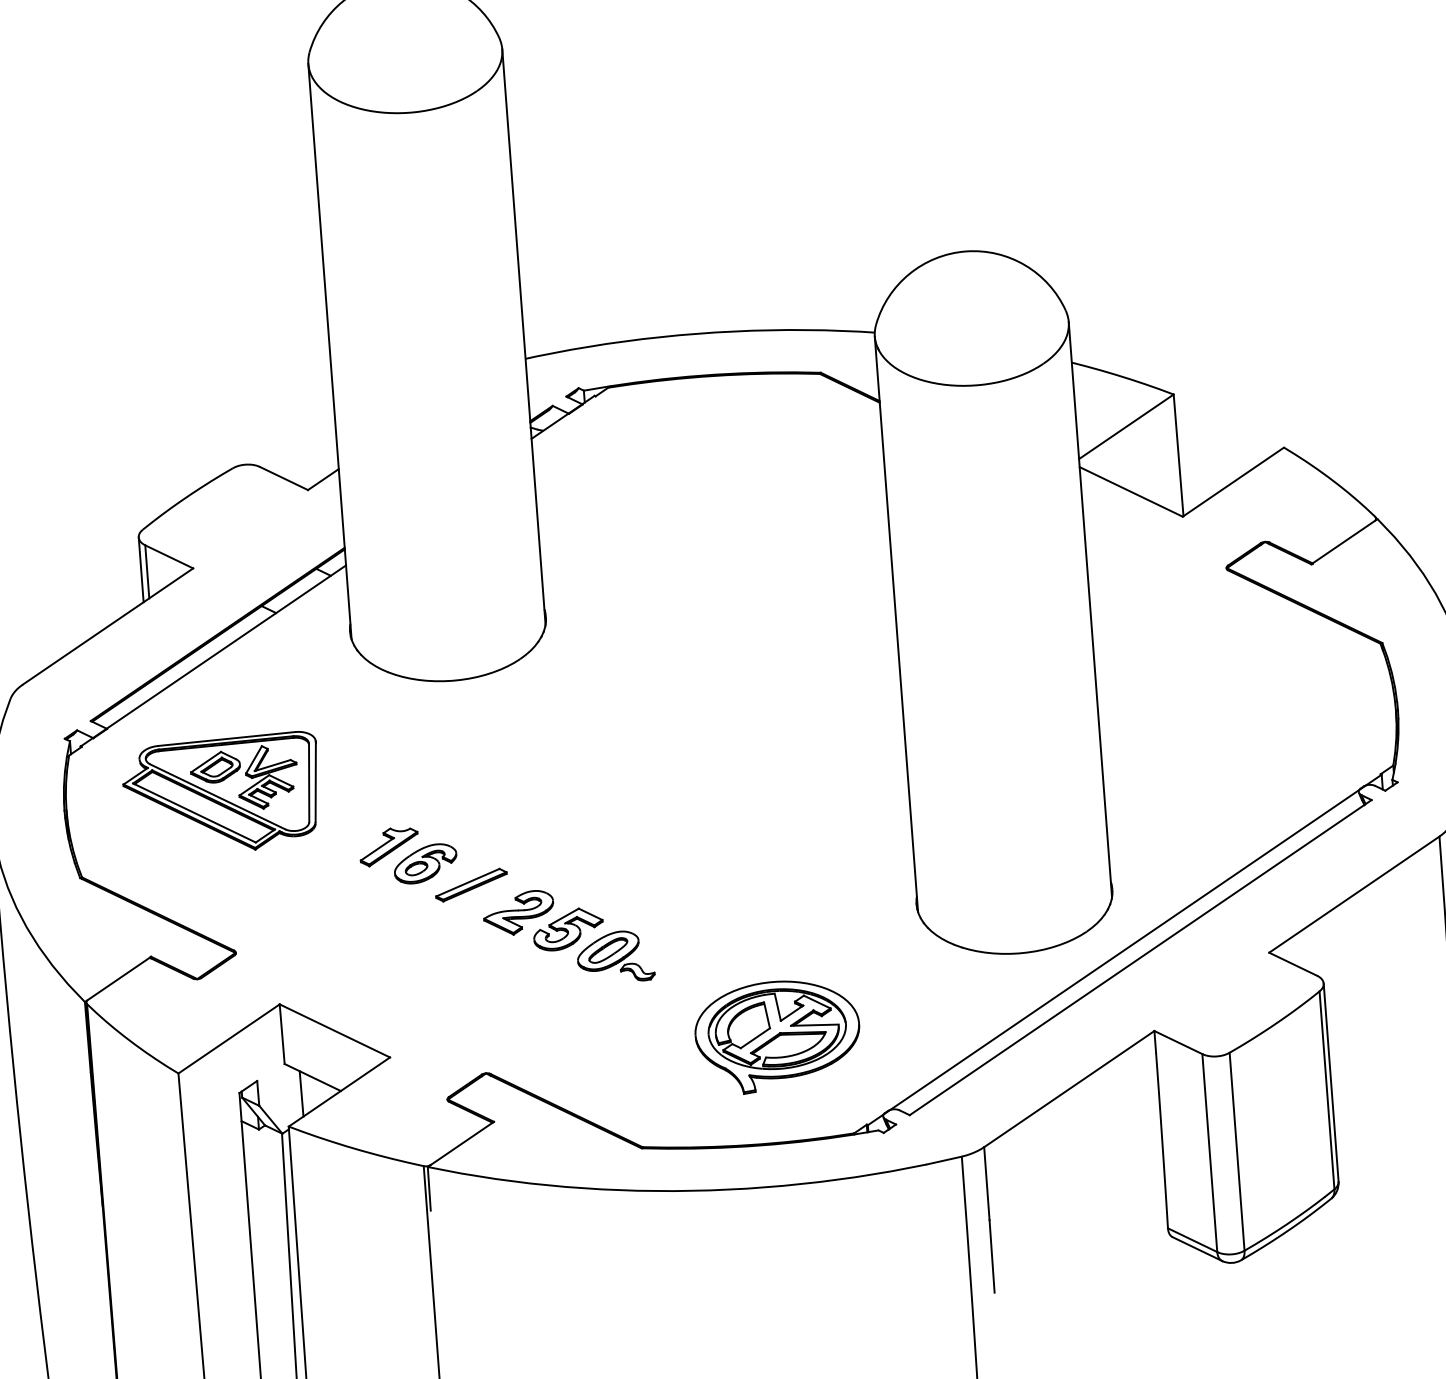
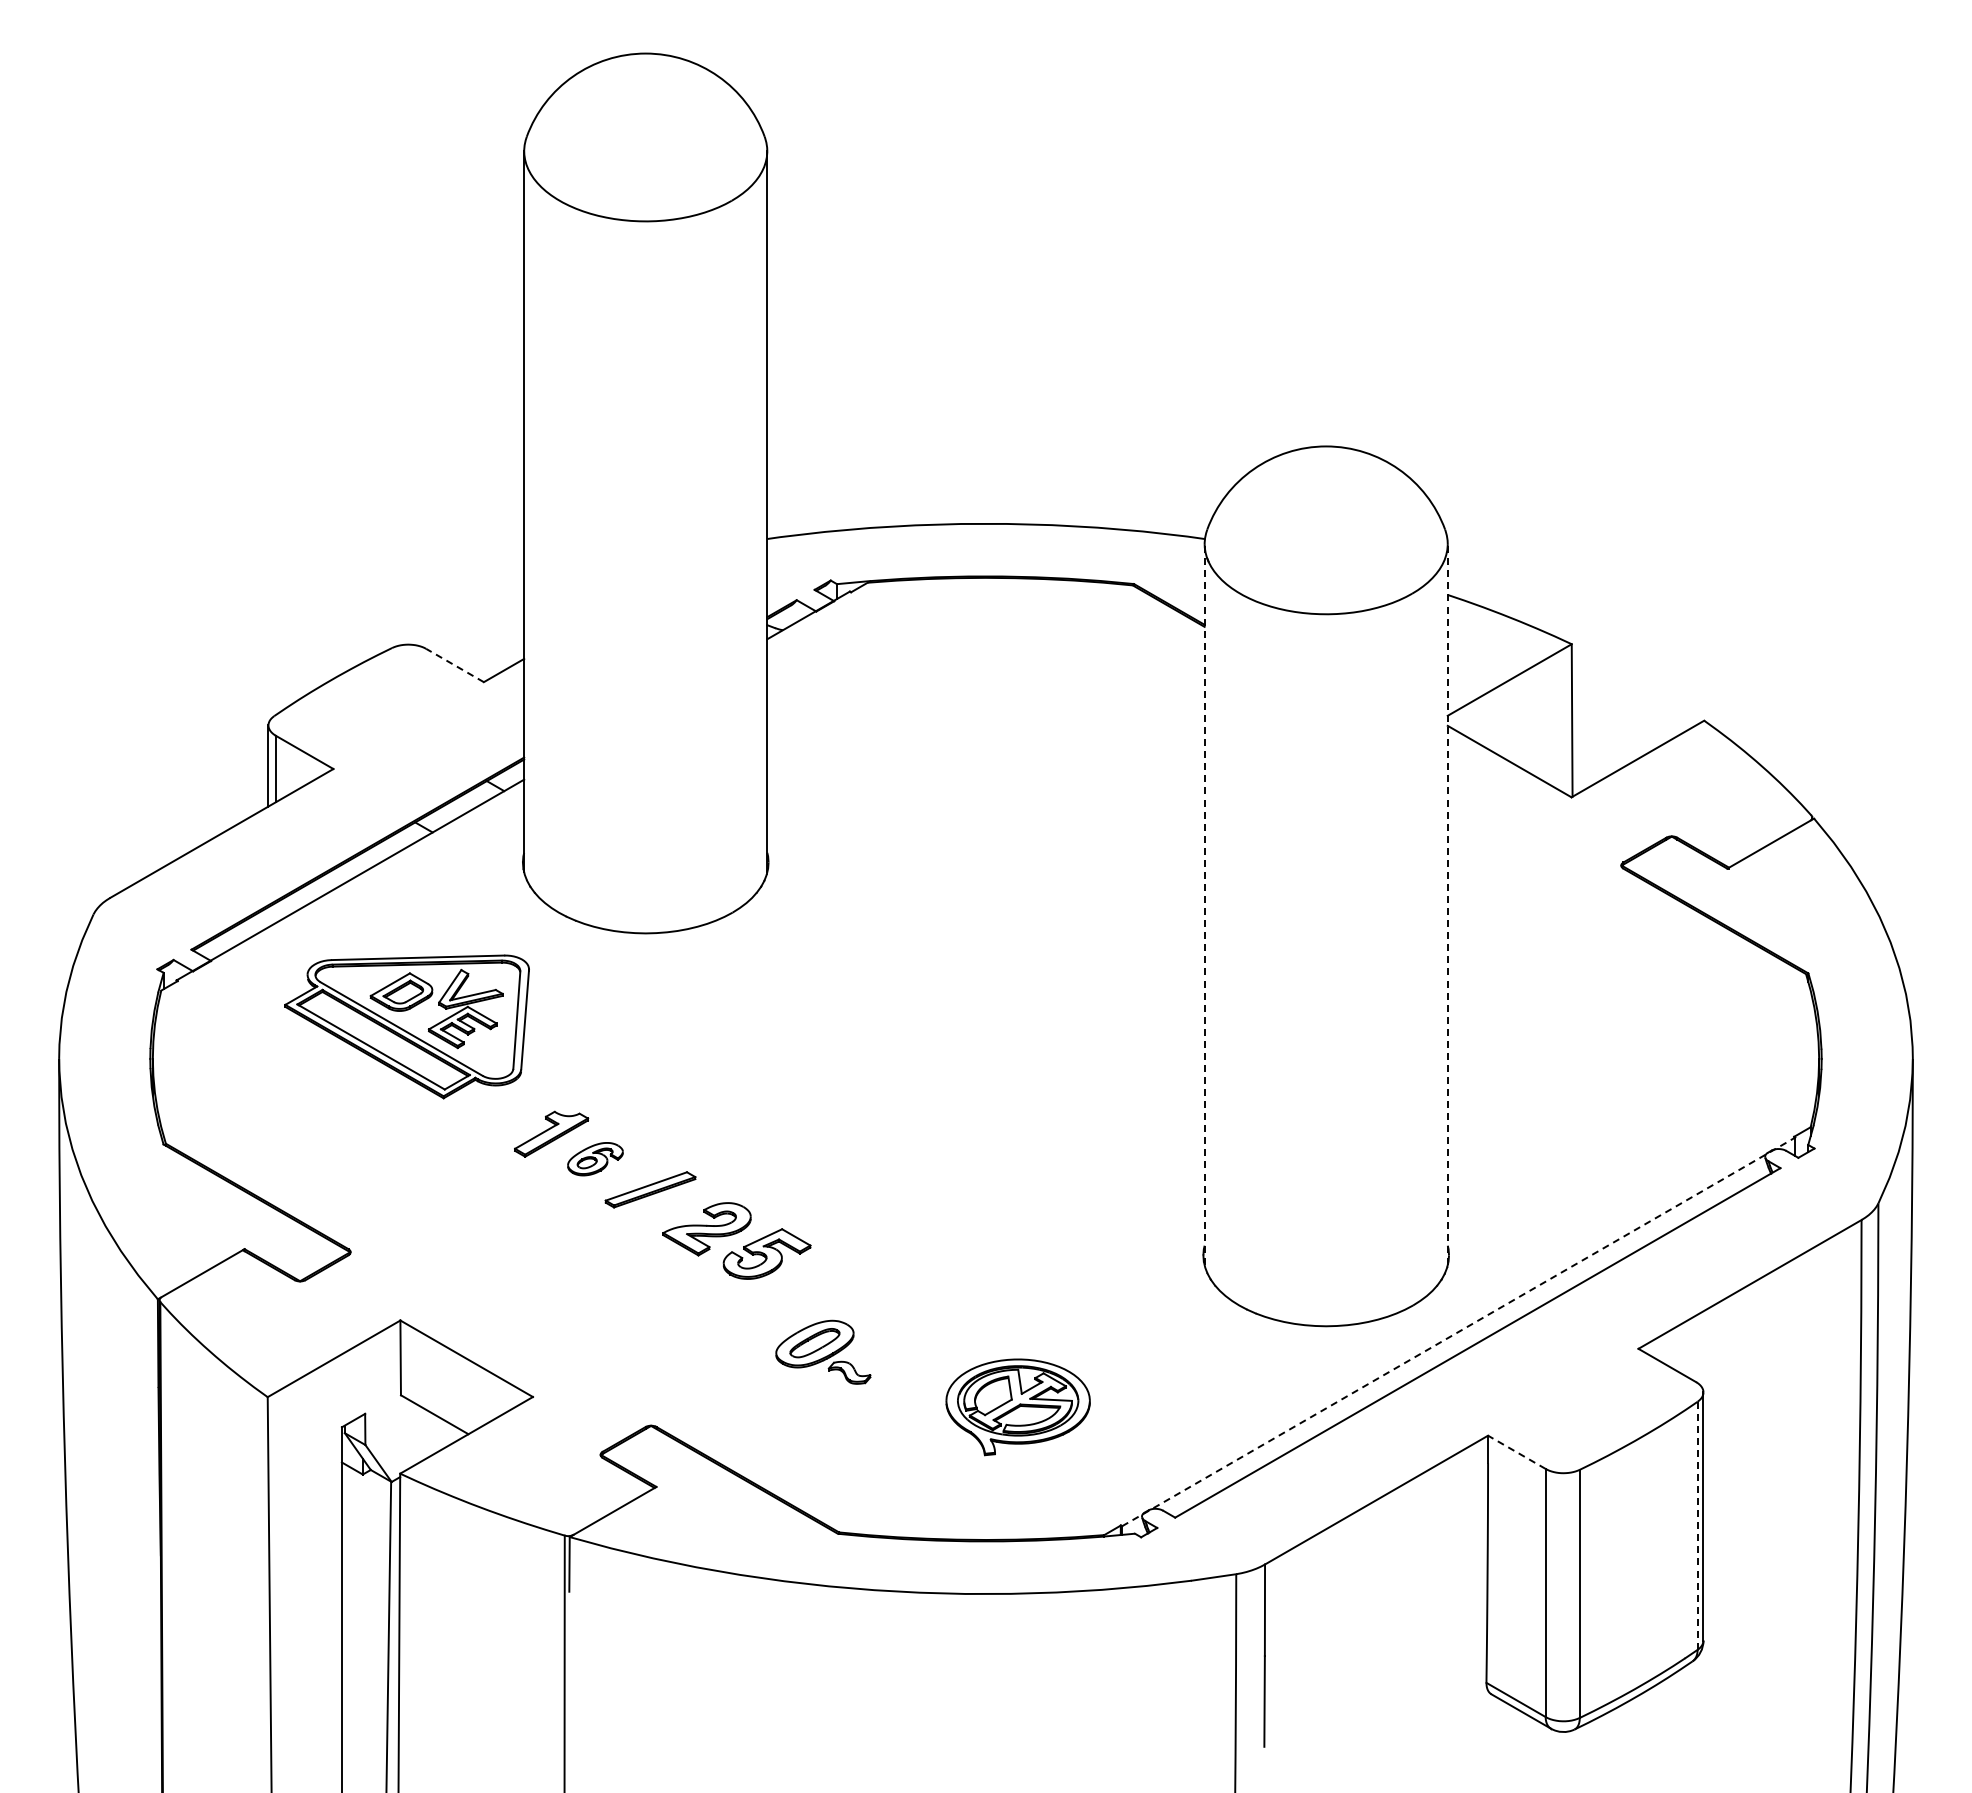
line: (283, 478) -> (454, 665), solid -> dashed
line: (1090, 609) -> (1447, 904), solid -> dashed
line: (896, 624) -> (1204, 904), solid -> dashed
part: (221, 794) -> (406, 1026), moved
part: (425, 864) -> (595, 1159), size x0.7
line: (1124, 949) -> (1458, 1331), solid -> dashed
part: (615, 956) -> (823, 1351), moved
part: (777, 1036) -> (1017, 1407), size x0.7
line: (1178, 1042) -> (1516, 1452), solid -> dashed
line: (1326, 1090) -> (1697, 1525), solid -> dashed
line: (301, 1093) -> (419, 1433), removed

